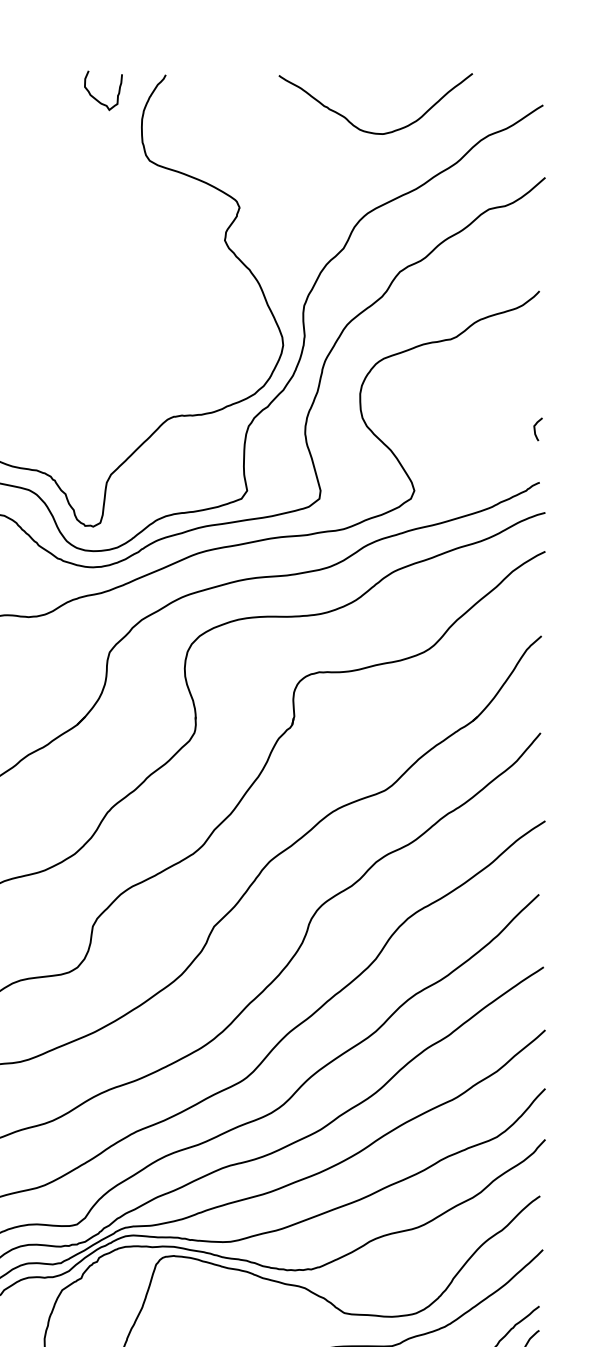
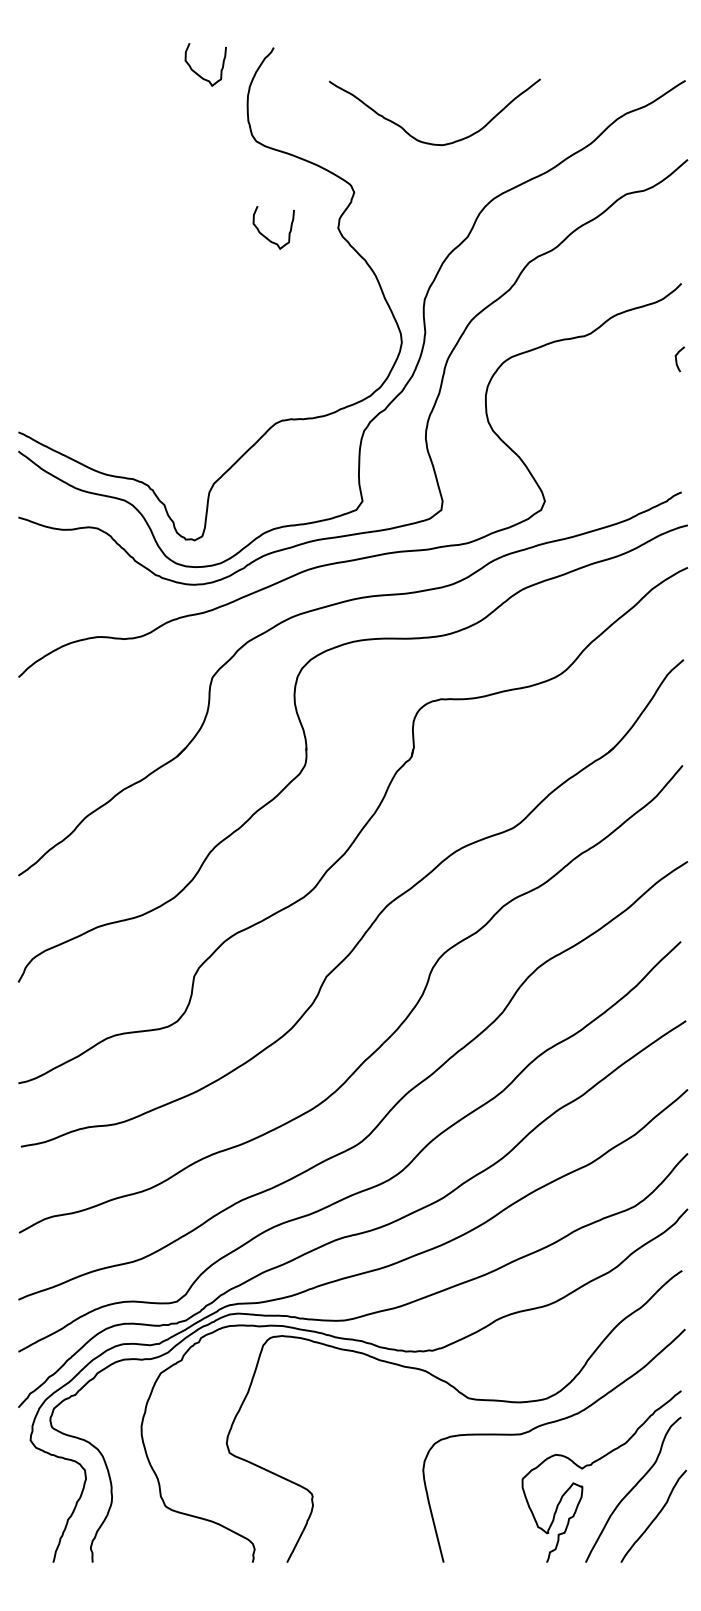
curve: (370, 131) -> (429, 142), moved
curve: (159, 248) -> (266, 236), added
curve: (535, 430) -> (677, 360), moved

